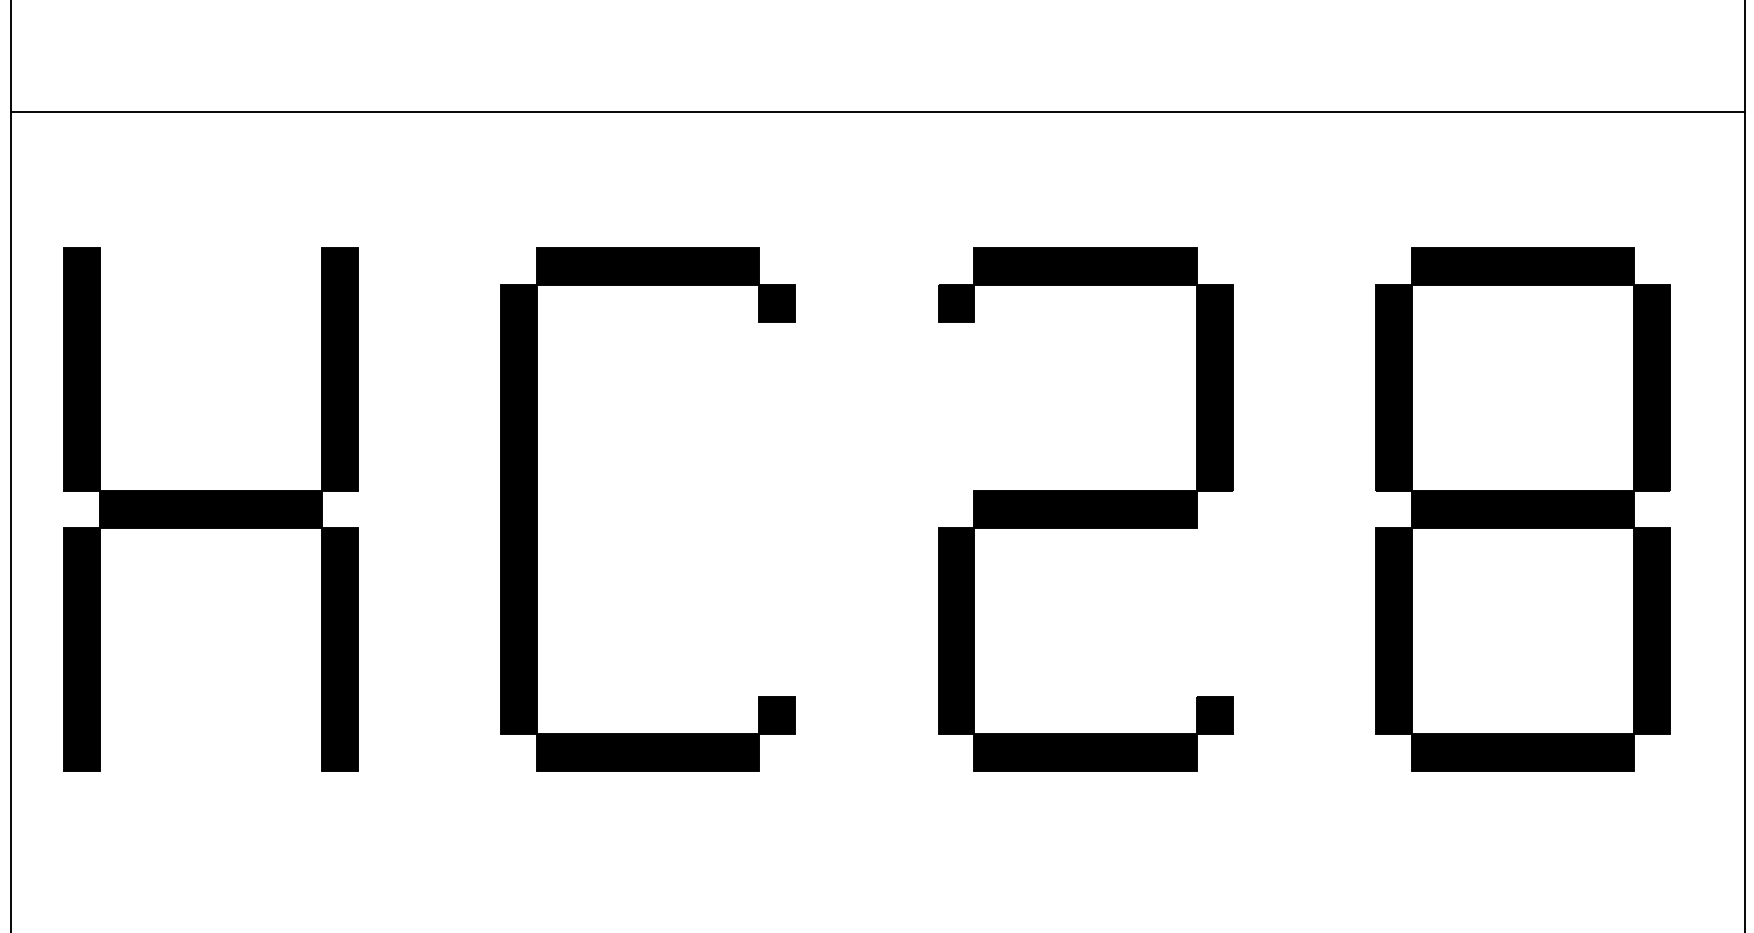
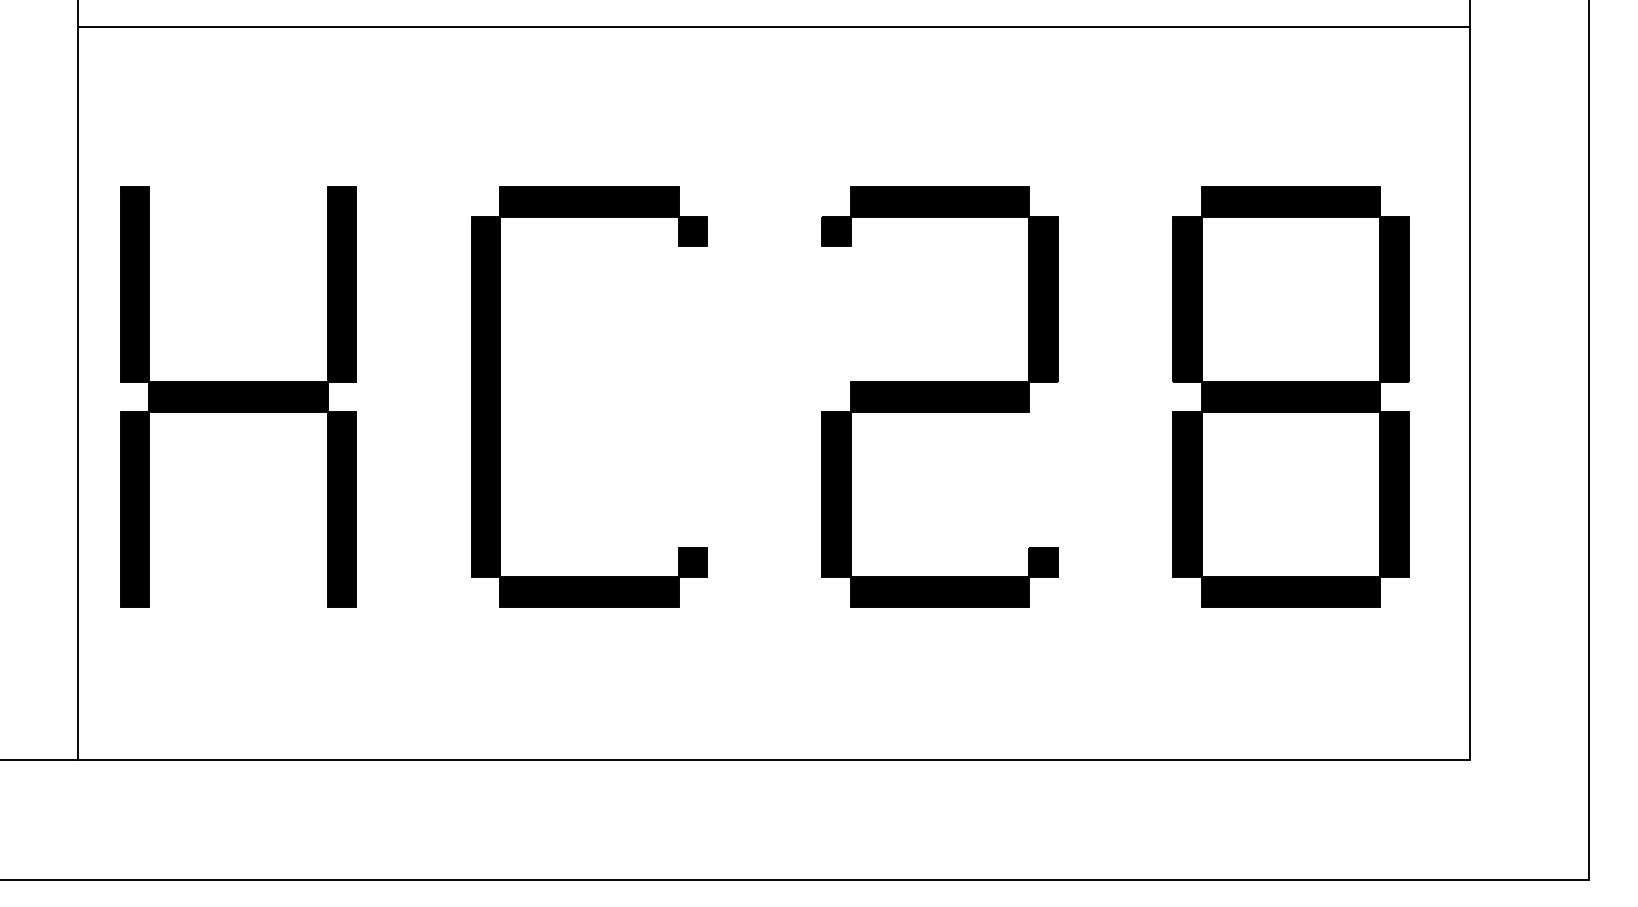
line: (877, 112) -> (773, 27), moved

